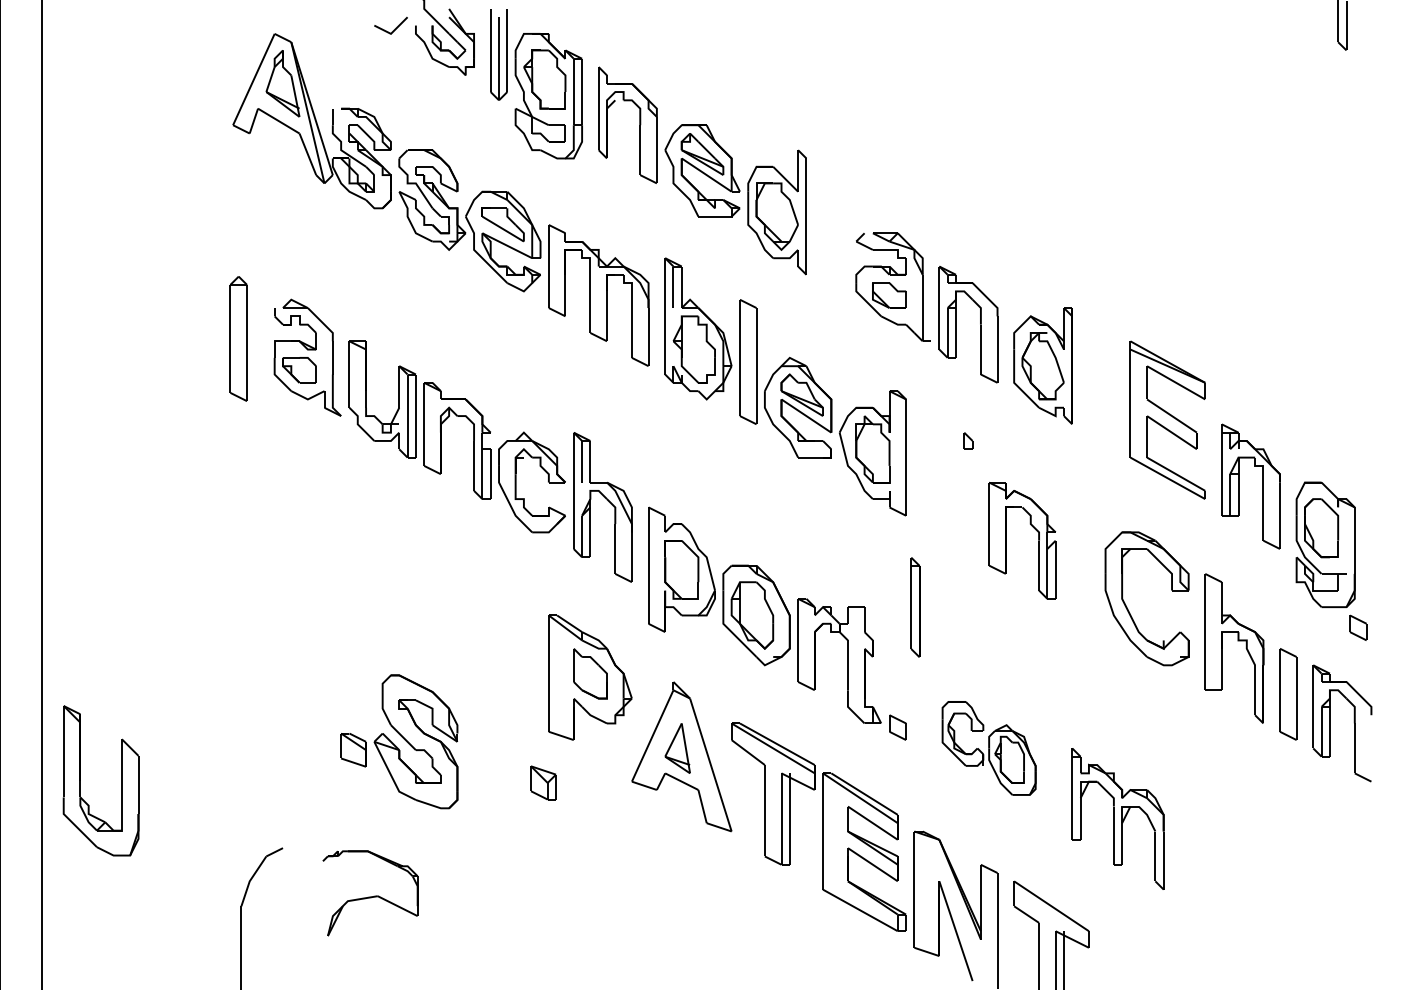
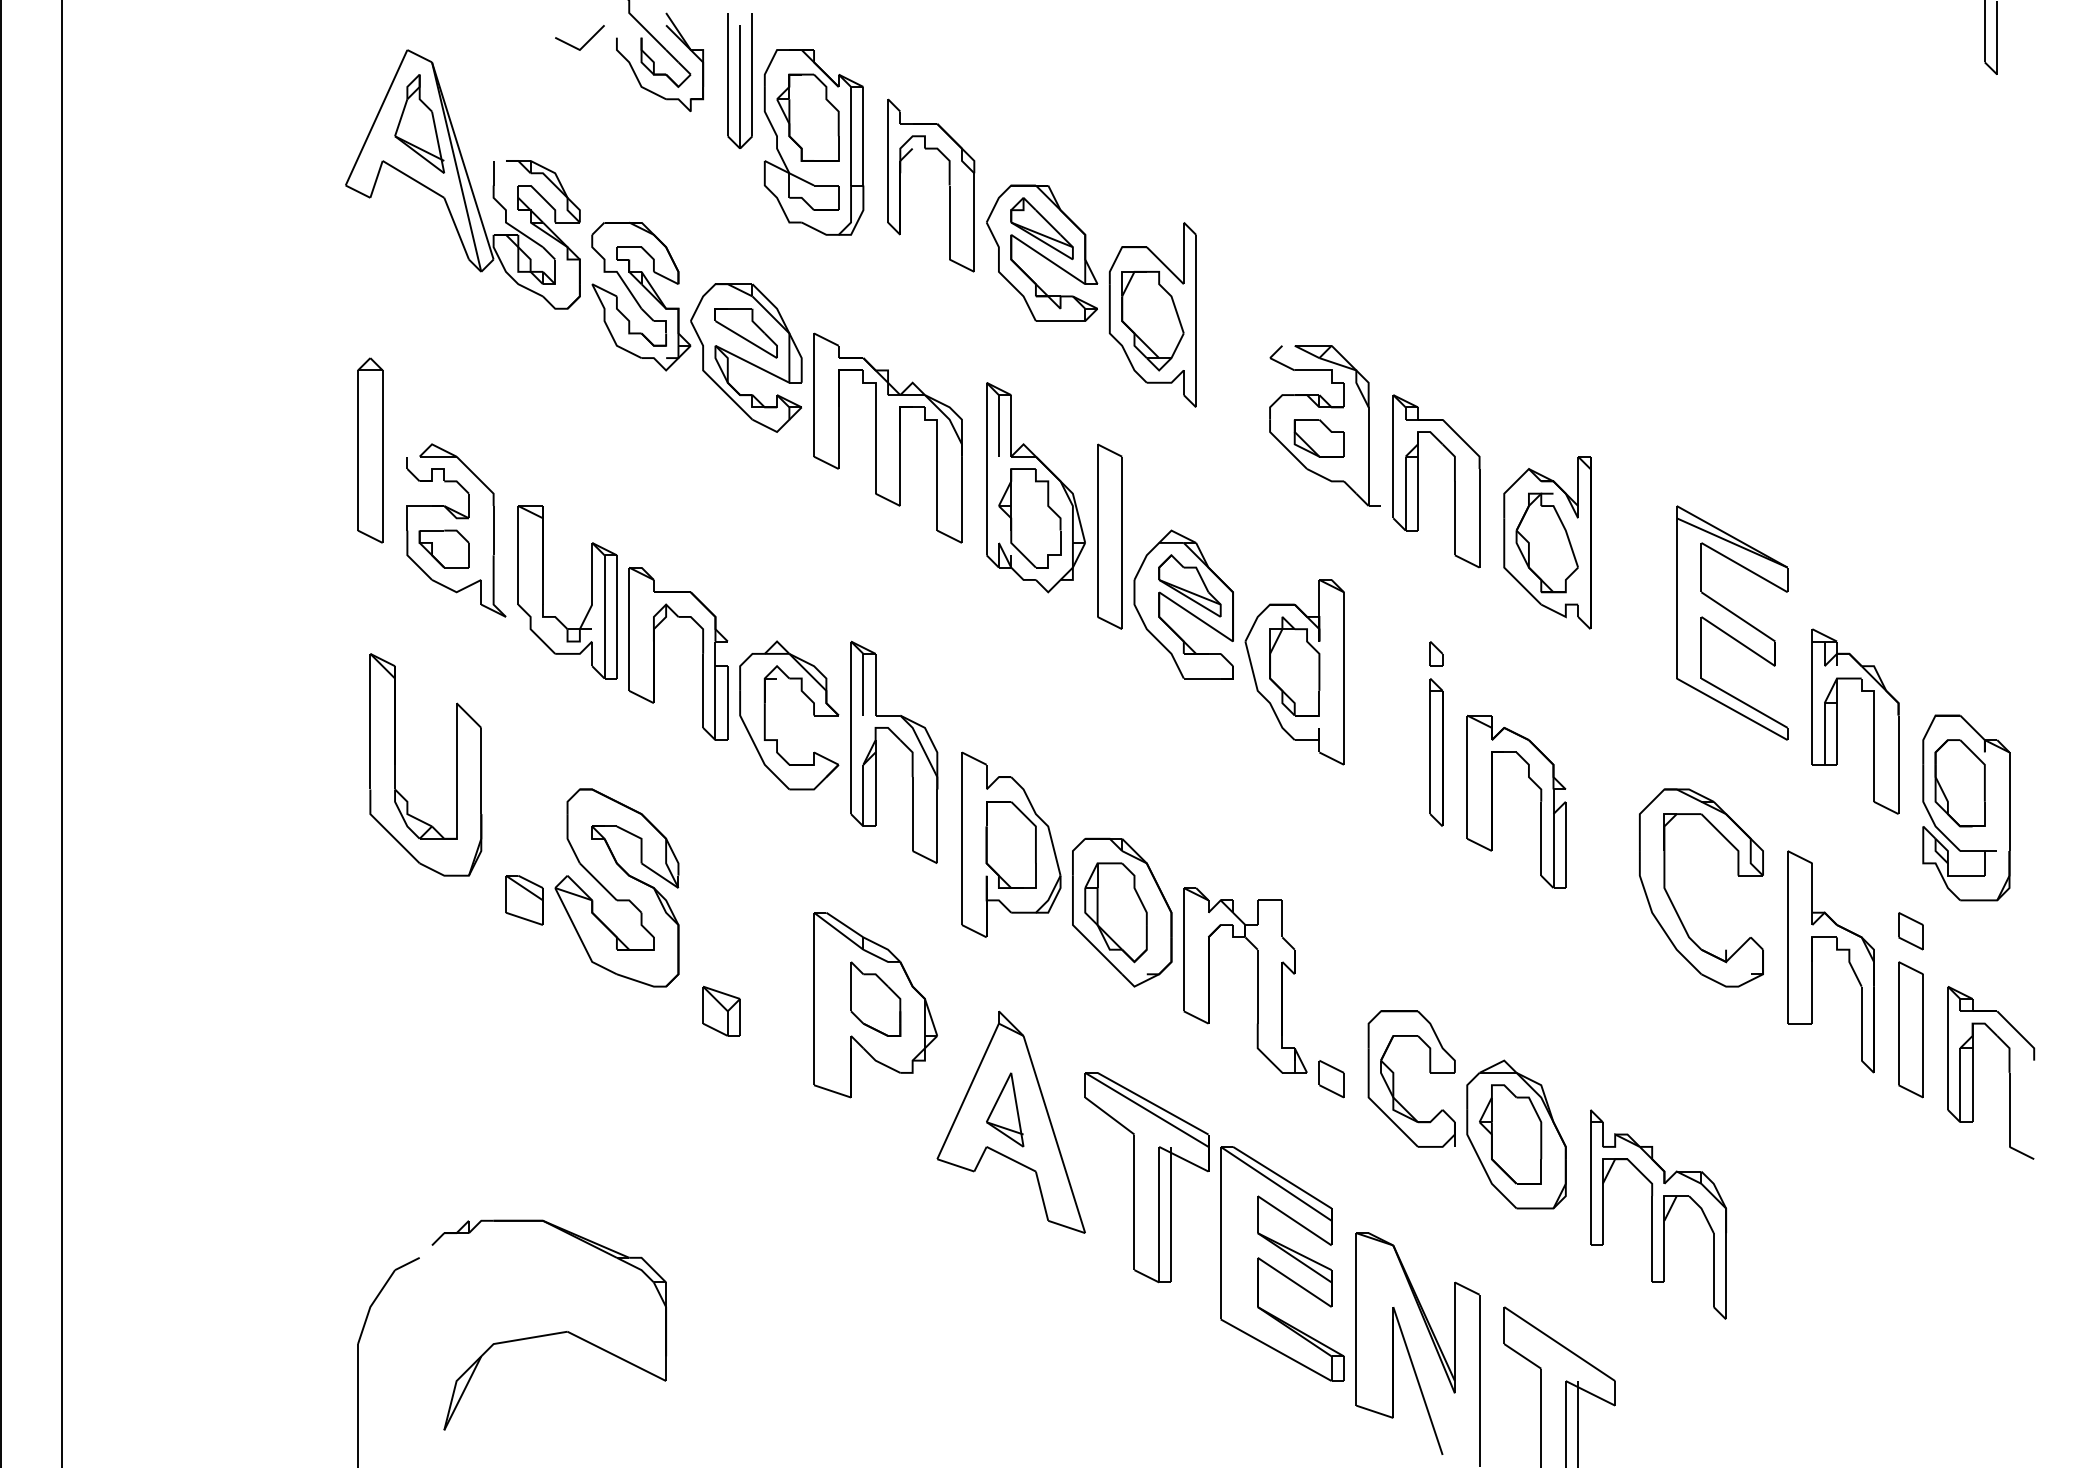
part: (238, 338) -> (370, 449), moved
part: (915, 607) -> (1436, 752), moved
part: (1358, 627) -> (1911, 930), moved
part: (399, 741) -> (592, 887), moved
part: (988, 748) -> (1466, 1110), size x1.43
part: (80, 780) -> (395, 764), moved
part: (543, 782) -> (721, 1010), moved
part: (370, 893) -> (549, 1325), size x1.67

